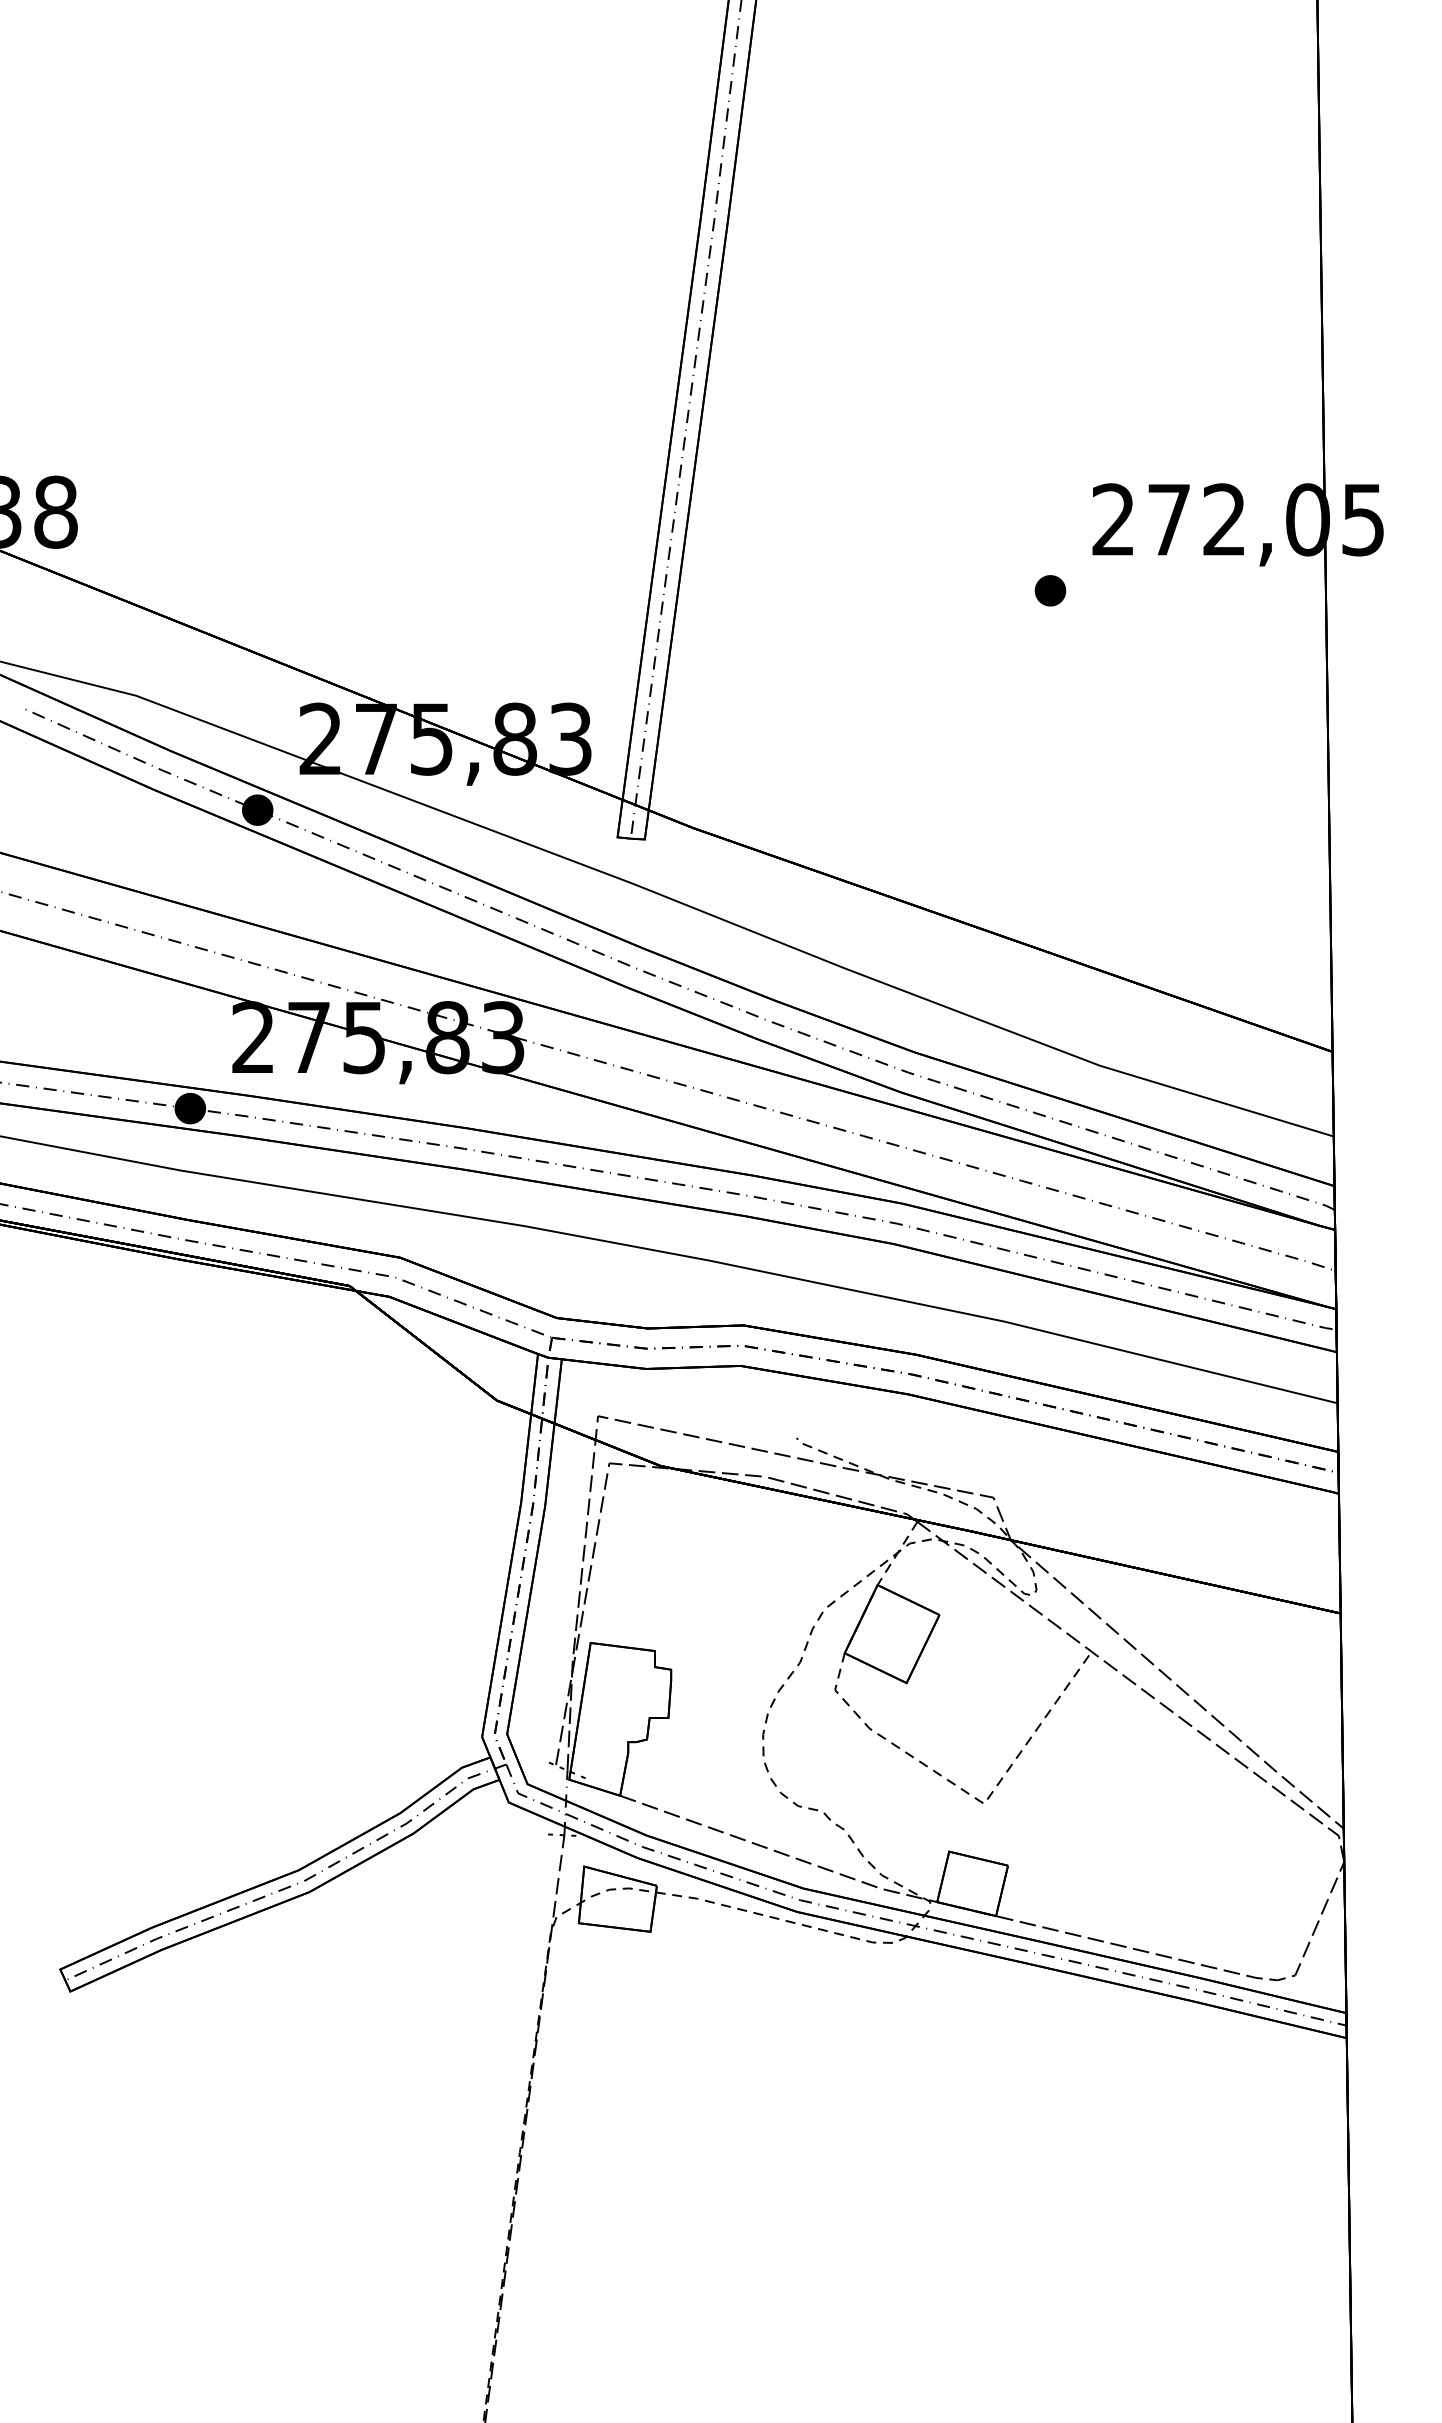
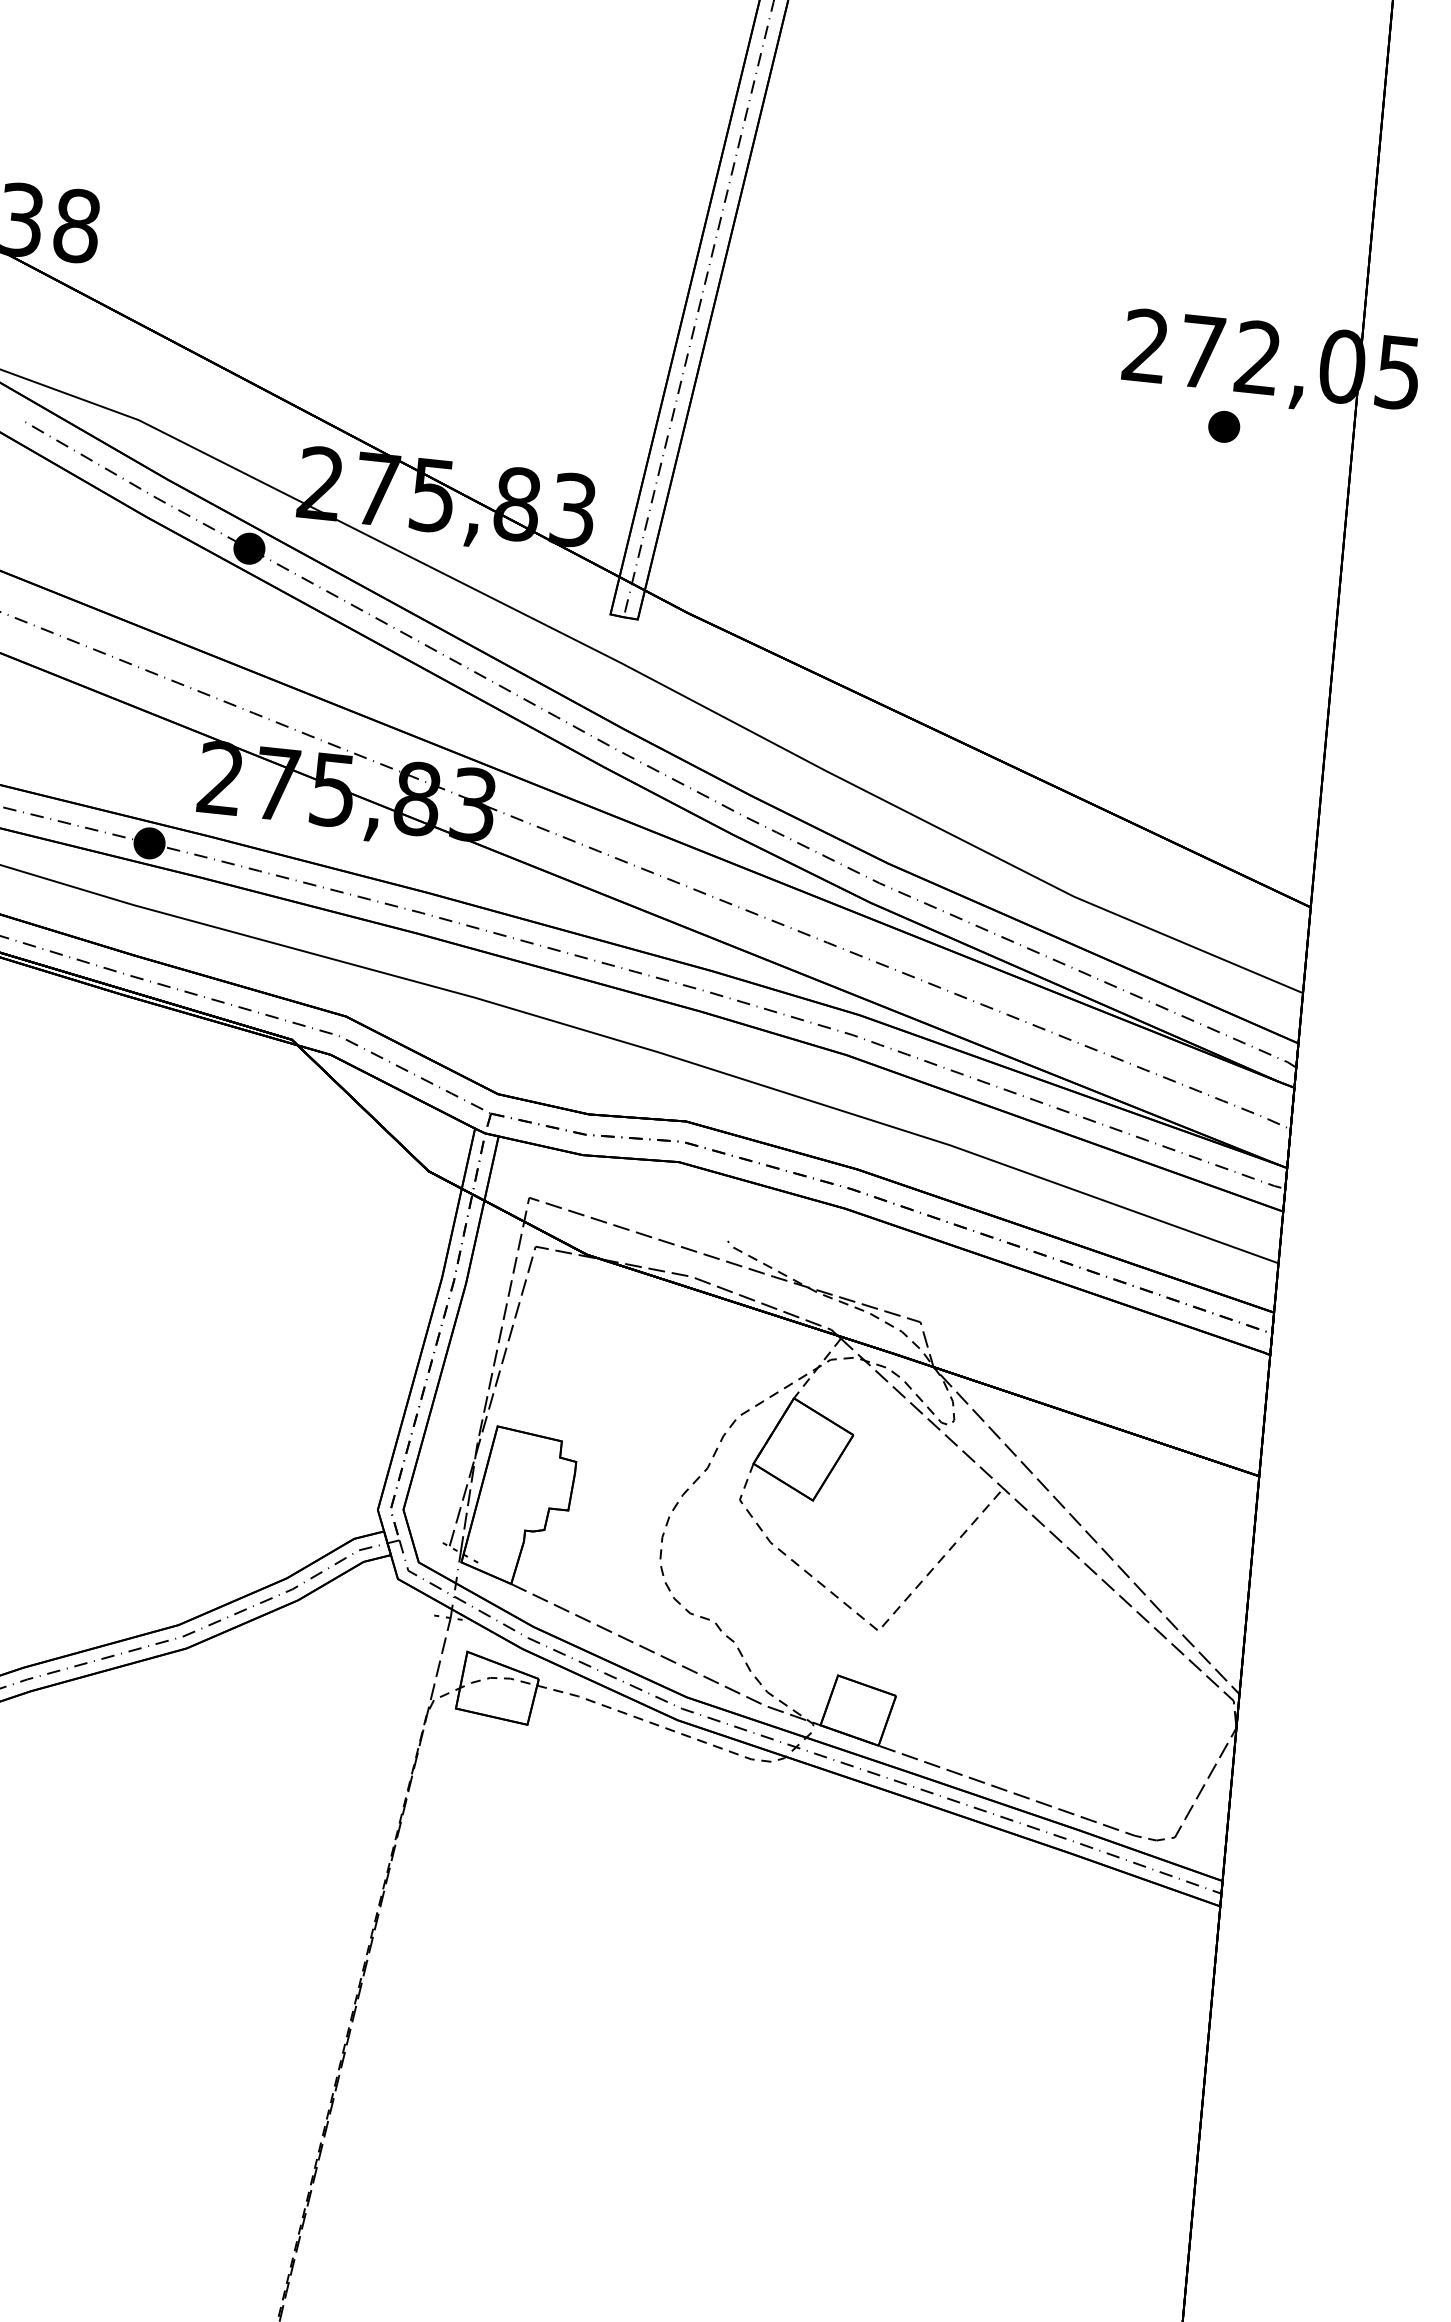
part: (1050, 590) -> (1224, 426), moved

